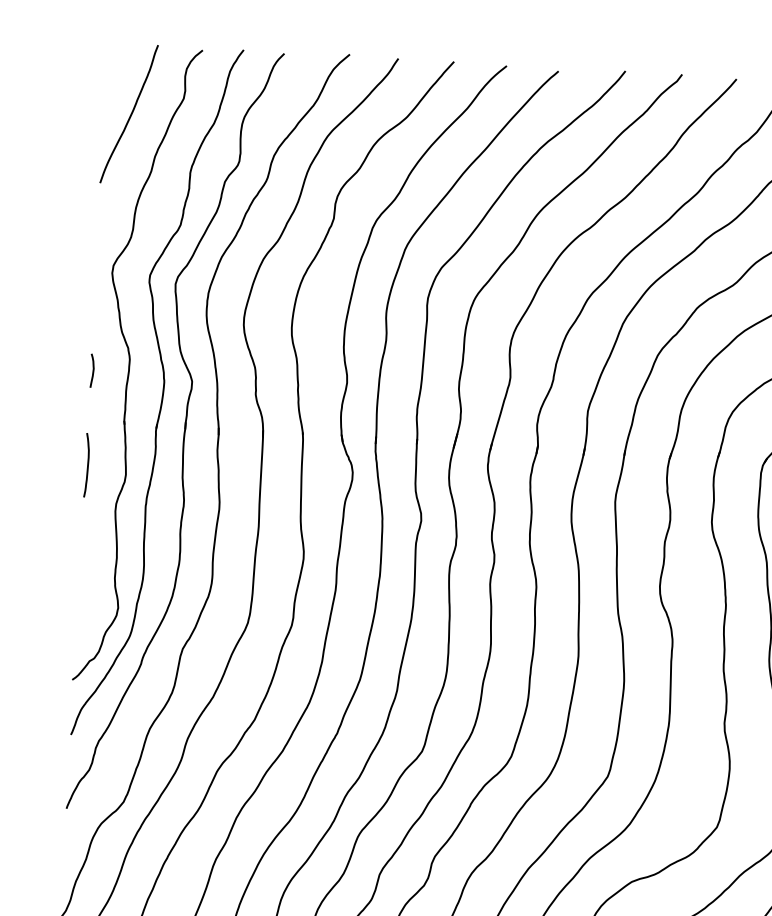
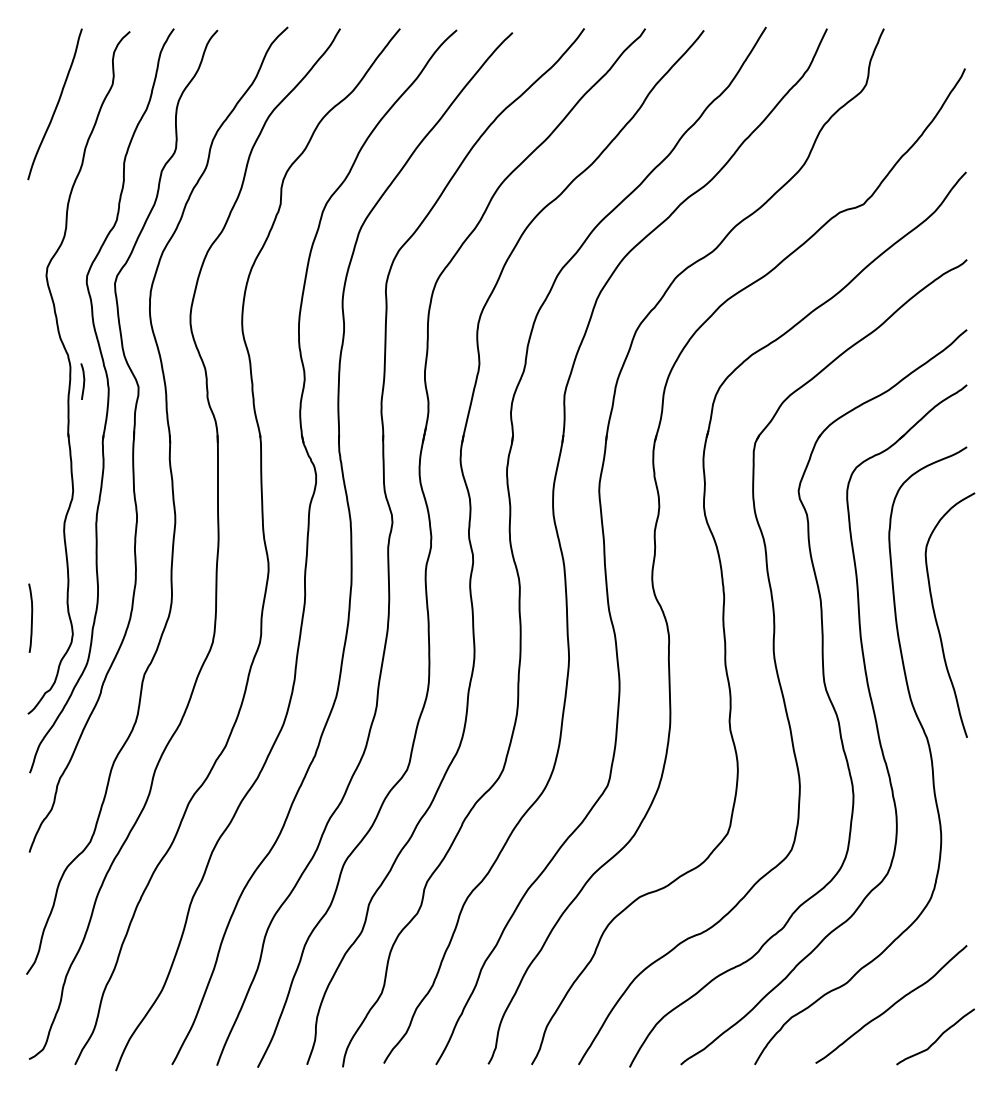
curve: (92, 370) -> (83, 381), moved
curve: (87, 464) -> (31, 617), moved

